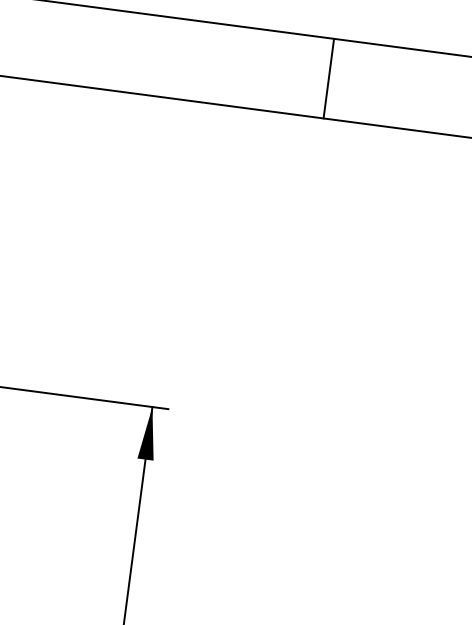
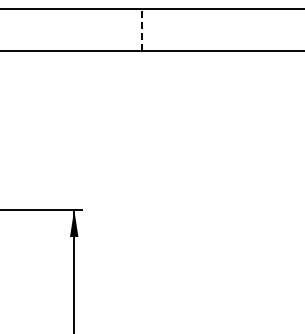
line: (329, 77) -> (142, 29), solid -> dashed

